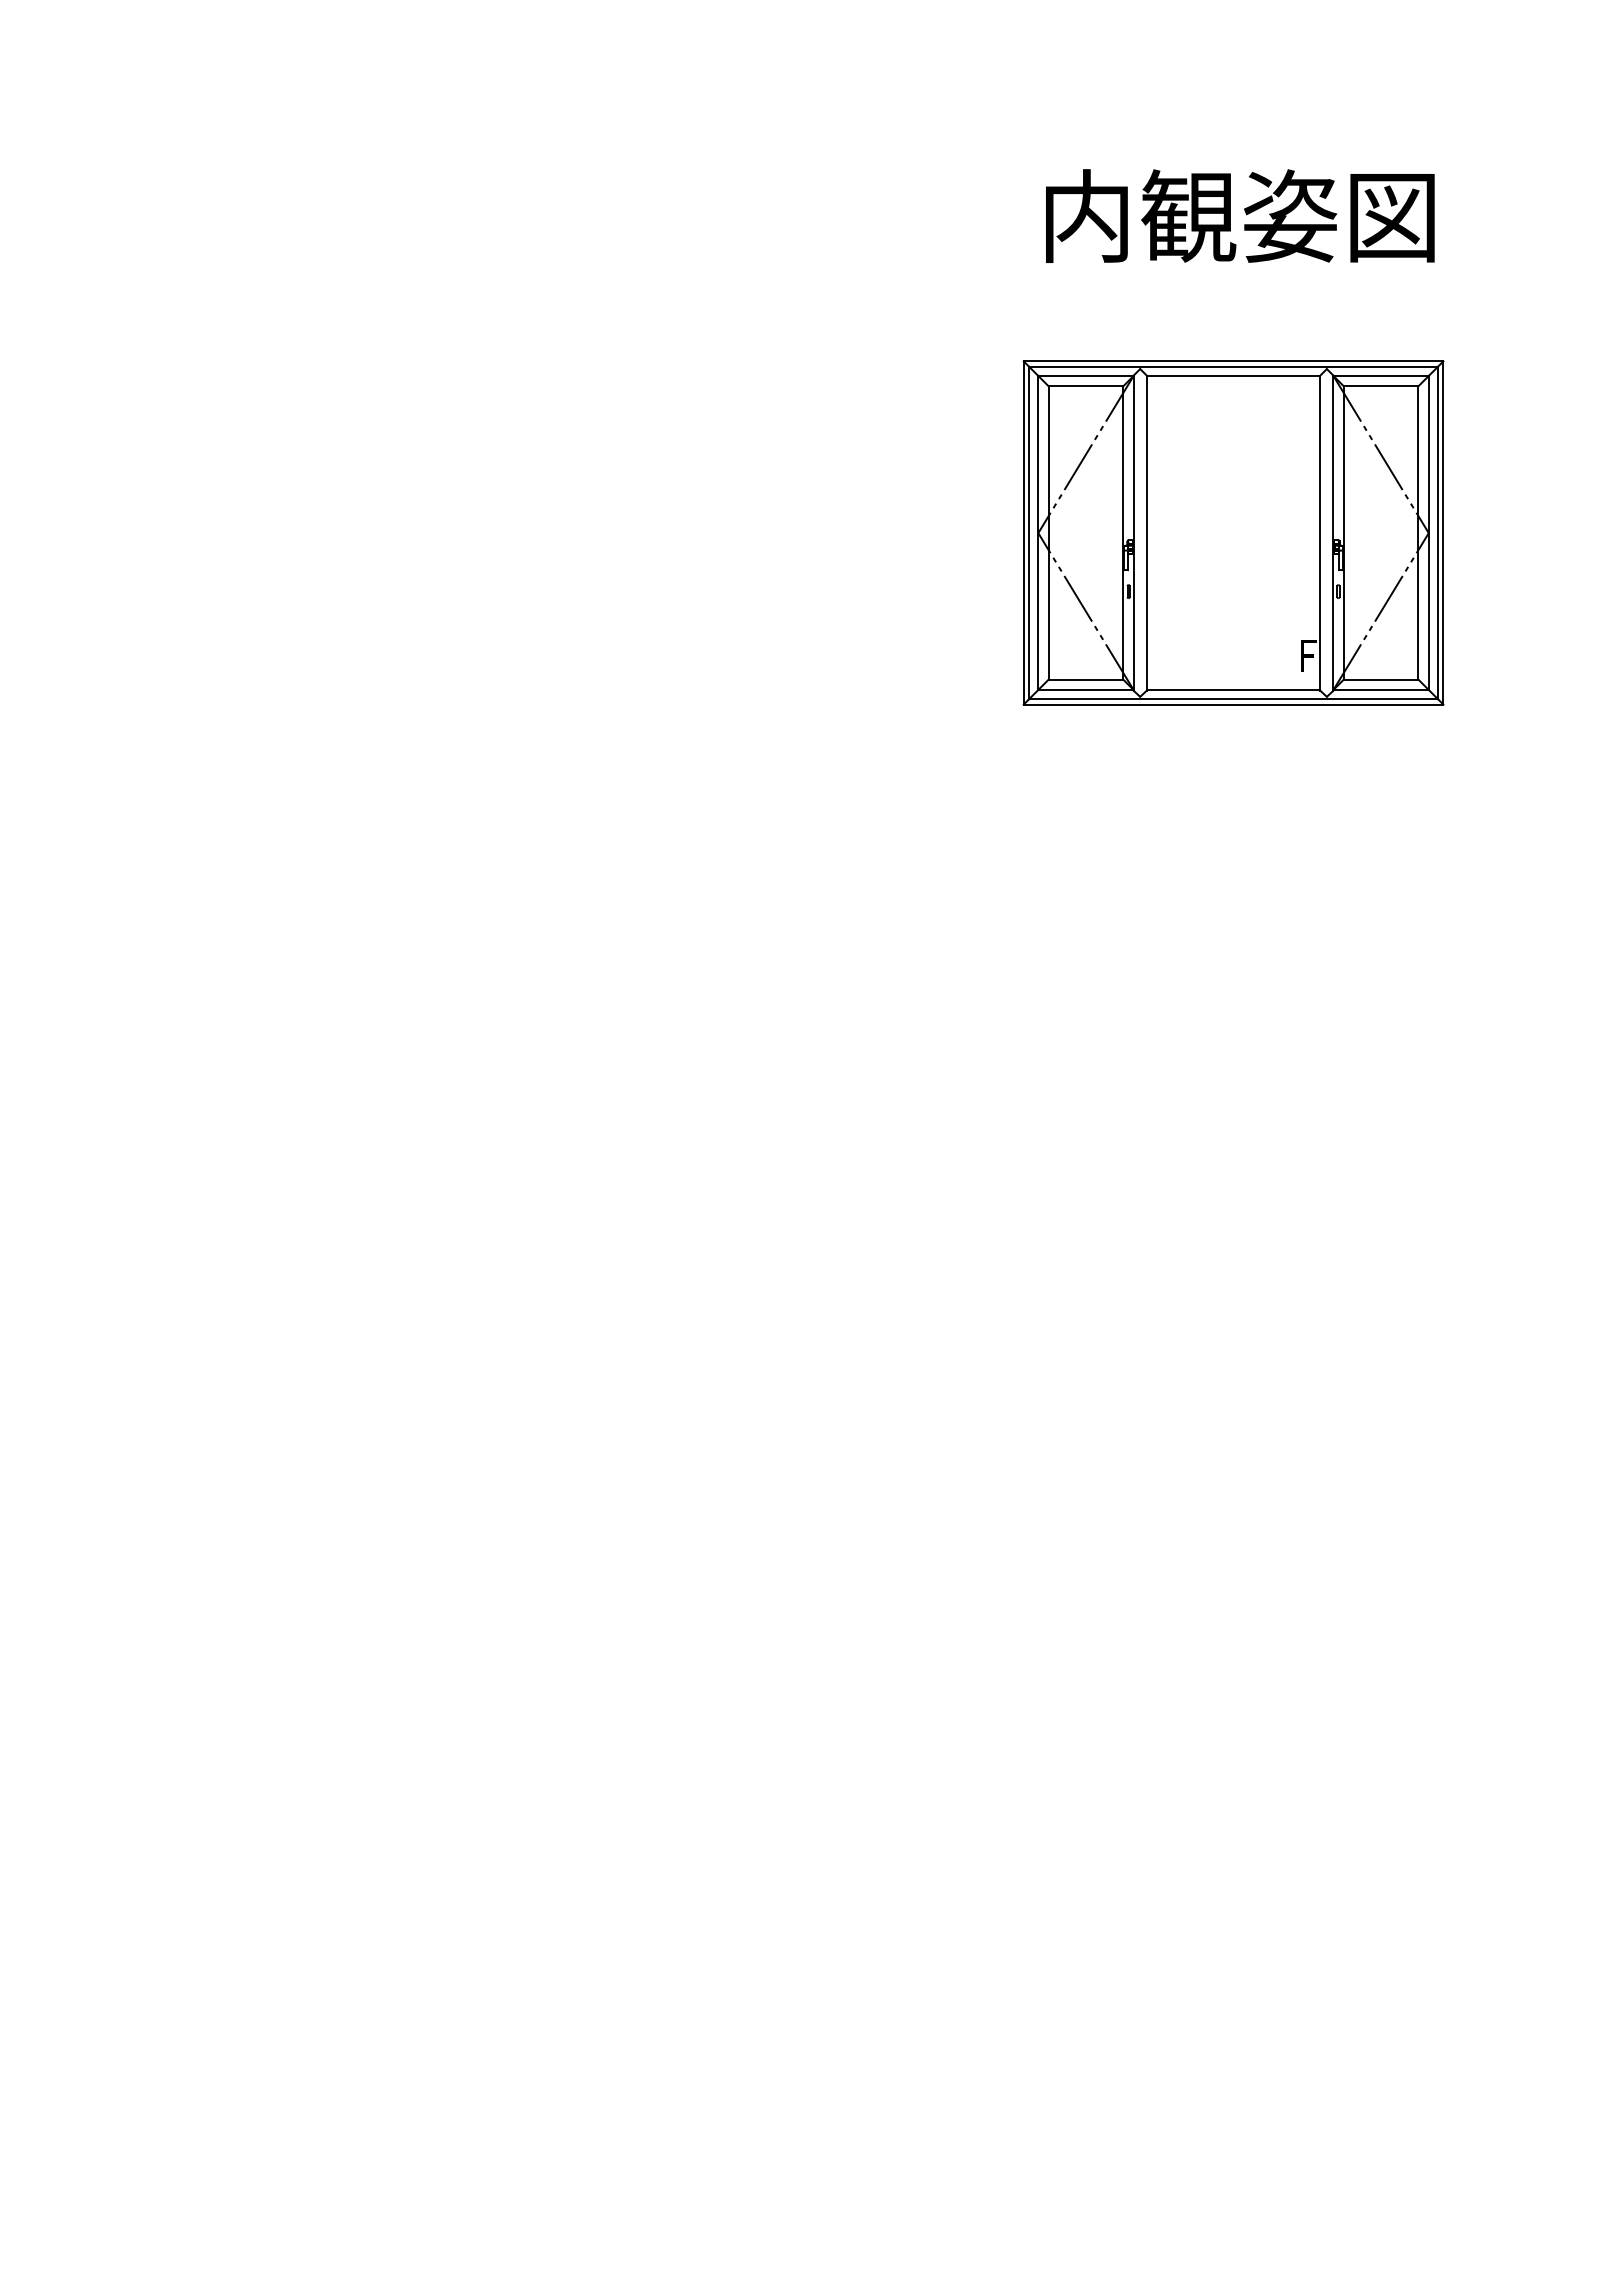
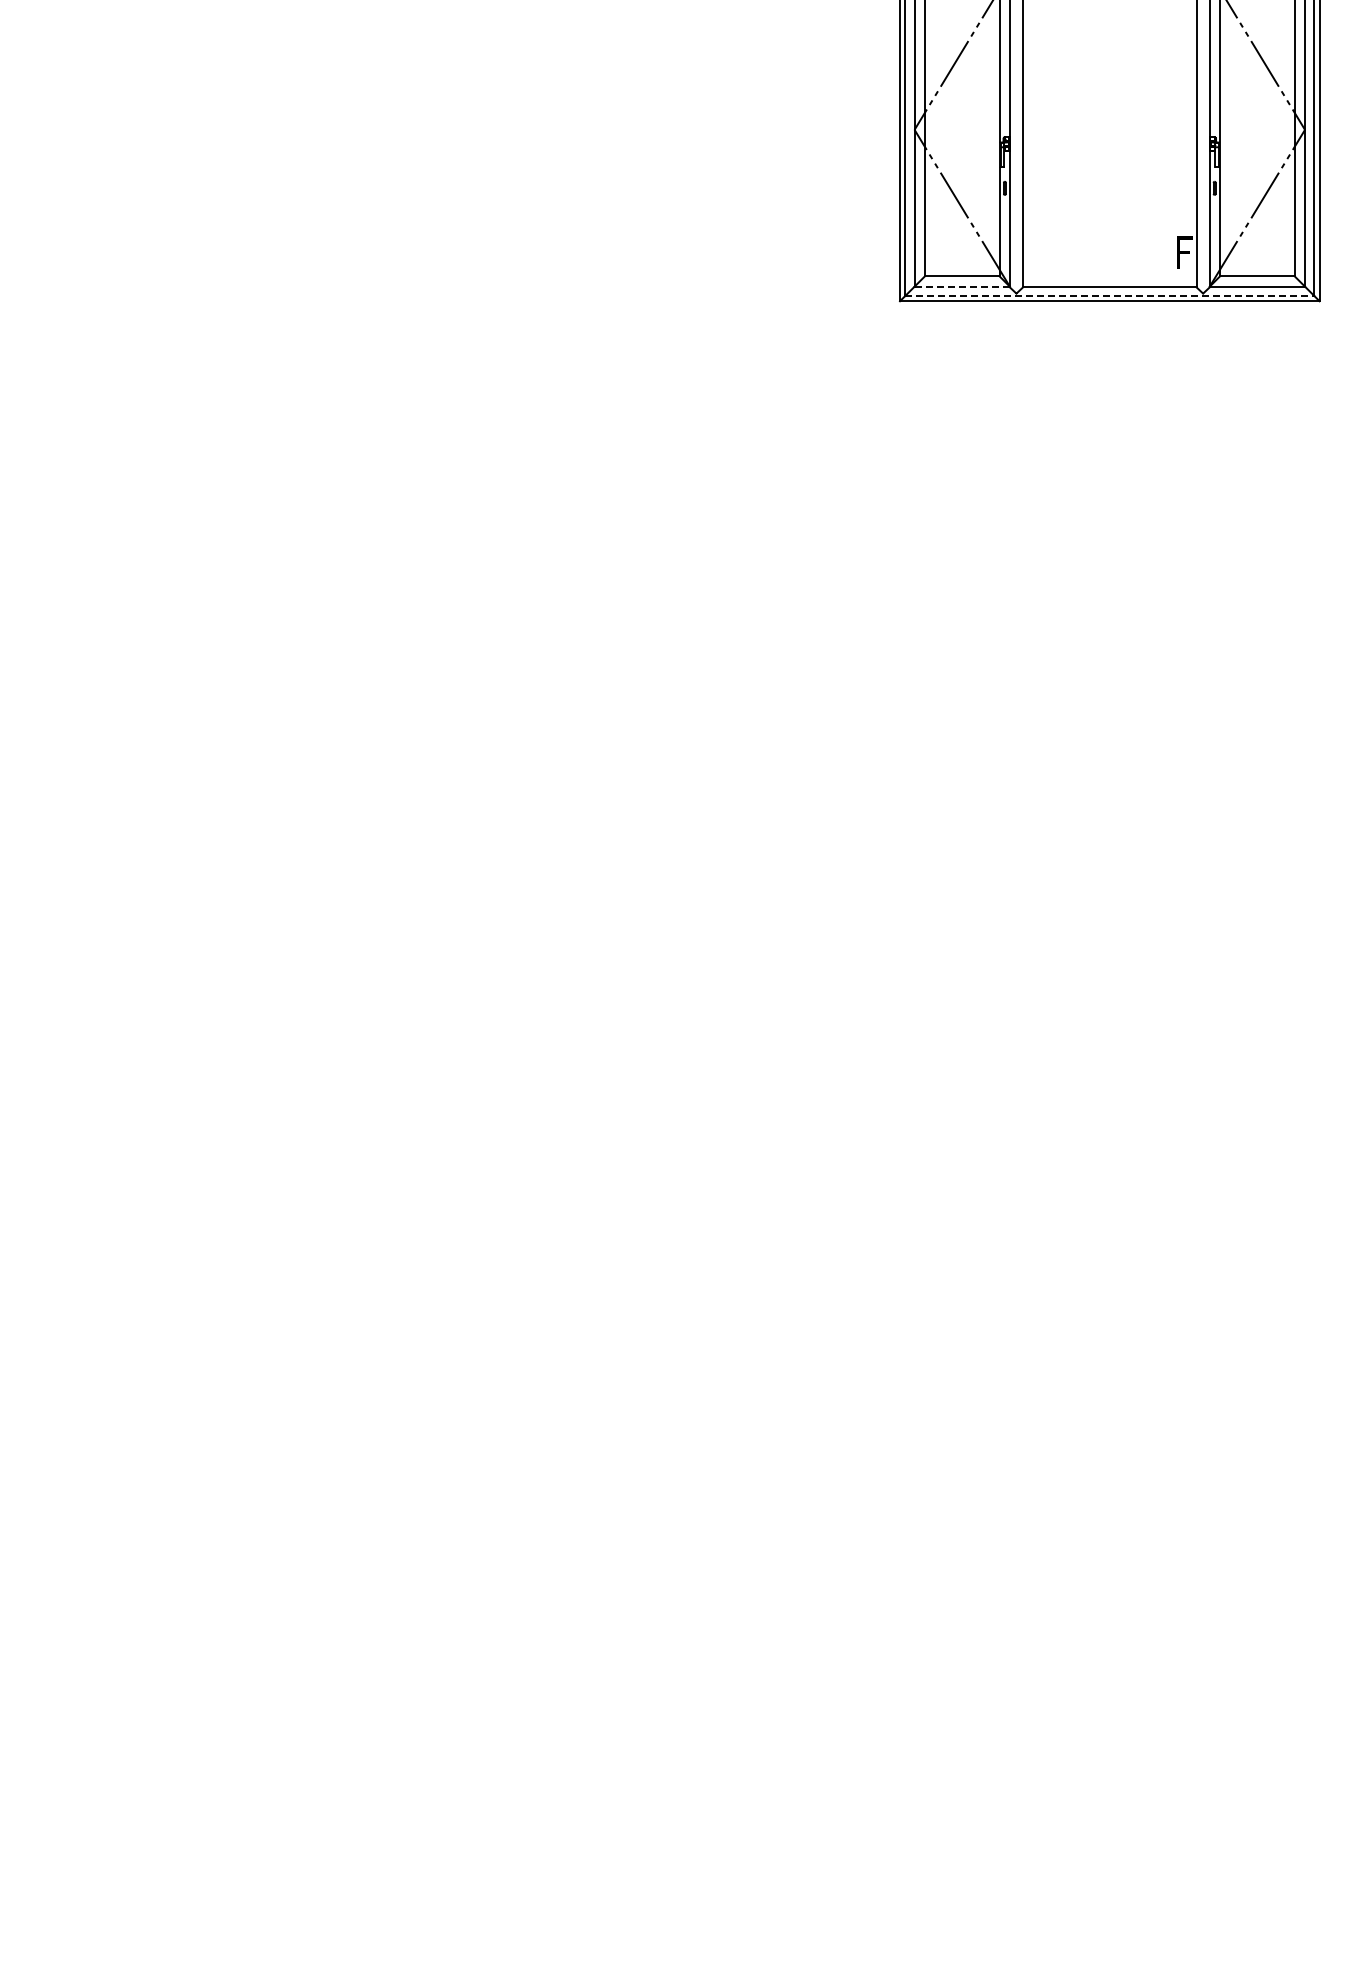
line: (1085, 689) -> (961, 286), solid -> dashed
line: (1234, 699) -> (1110, 296), solid -> dashed

